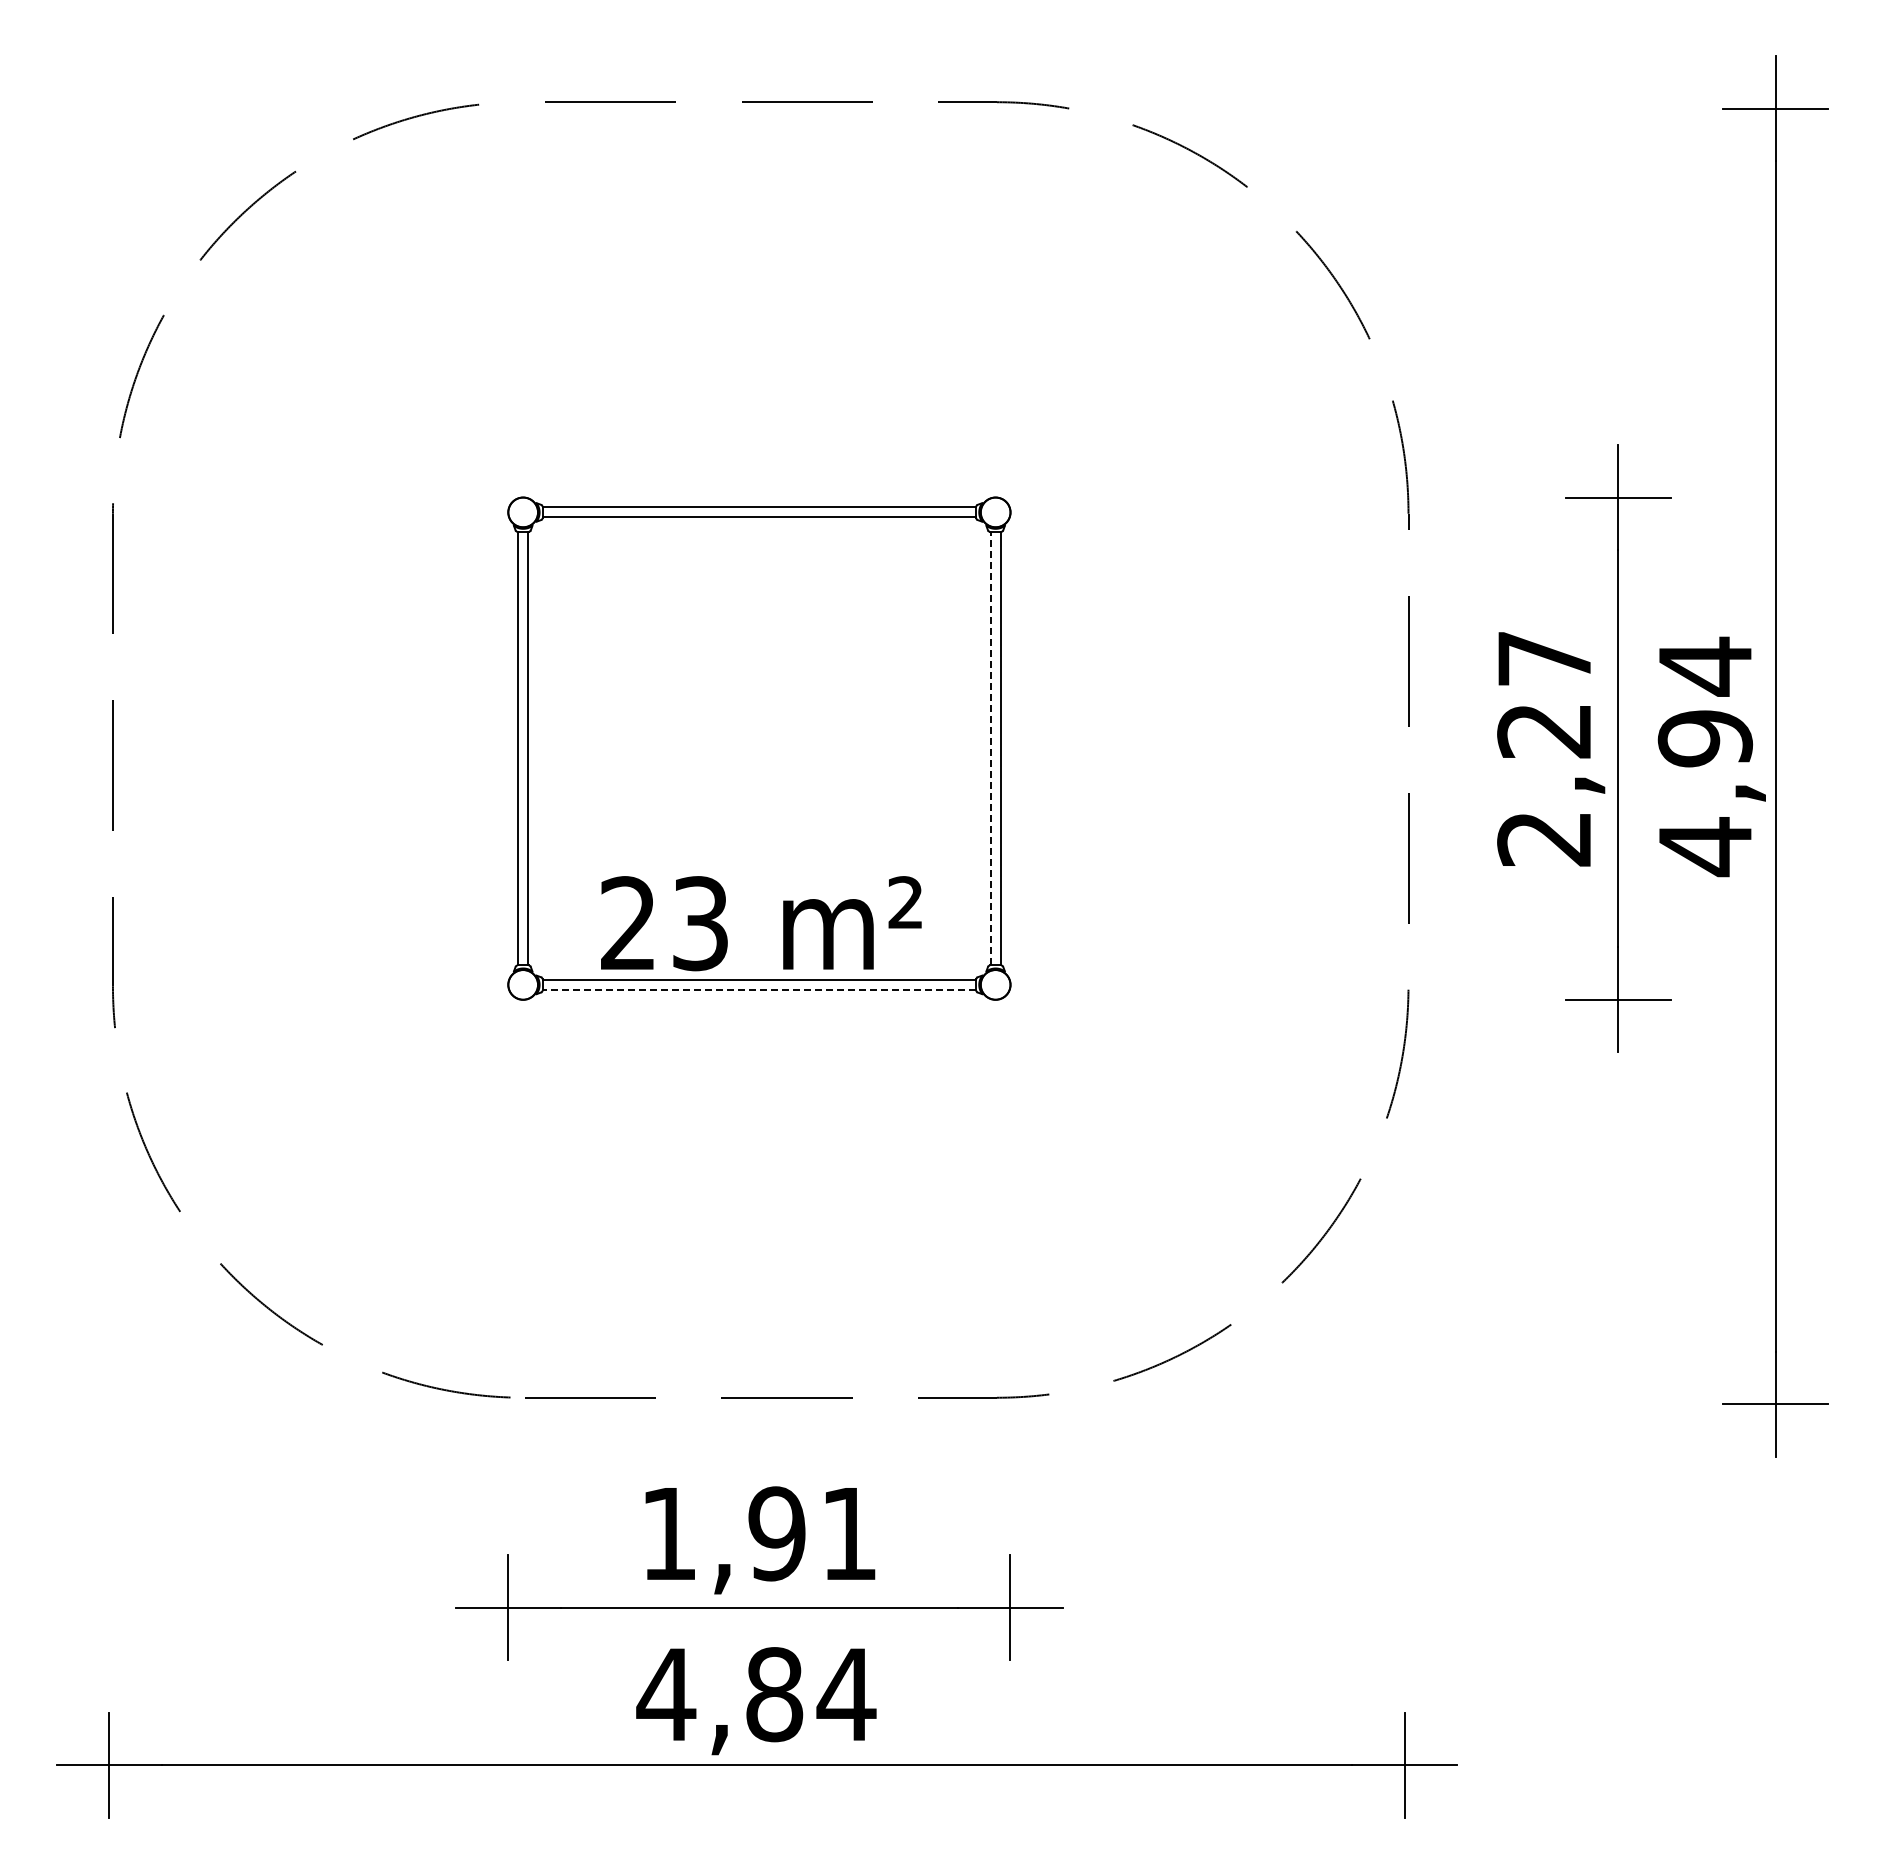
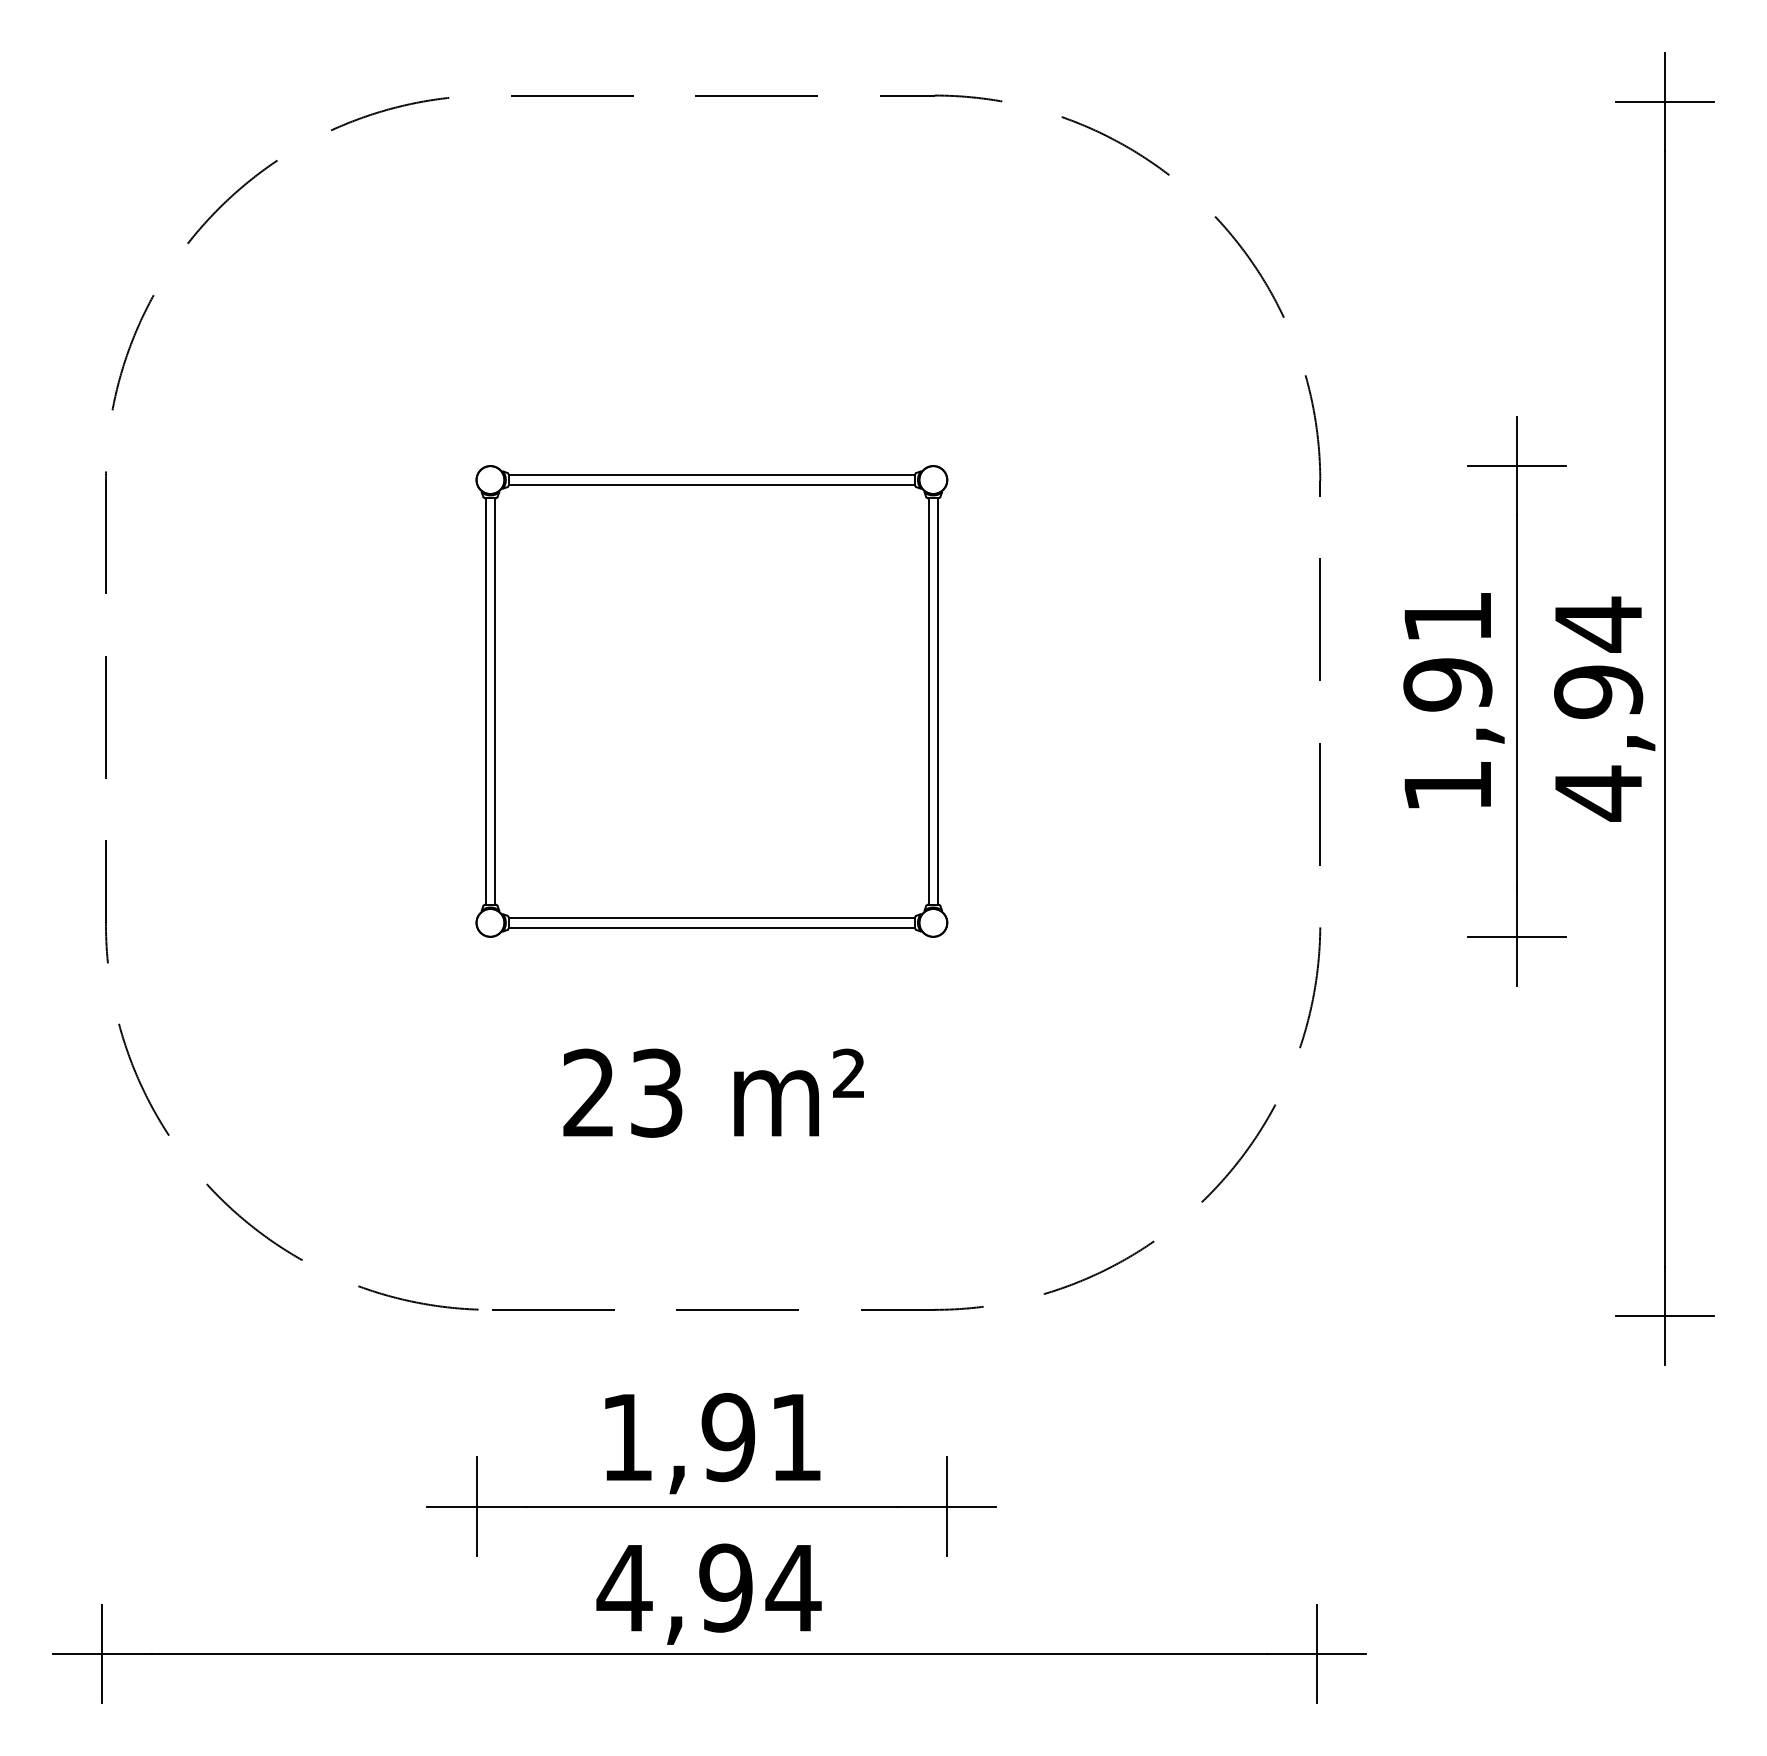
line: (990, 748) -> (928, 701), dashed -> solid
text: (1544, 749) -> (1447, 702), 2,27 -> 1,91
text: (761, 923) -> (713, 1093), moved
line: (759, 989) -> (711, 927), dashed -> solid
text: (774, 1694) -> (726, 1588), 4,84 -> 4,94

